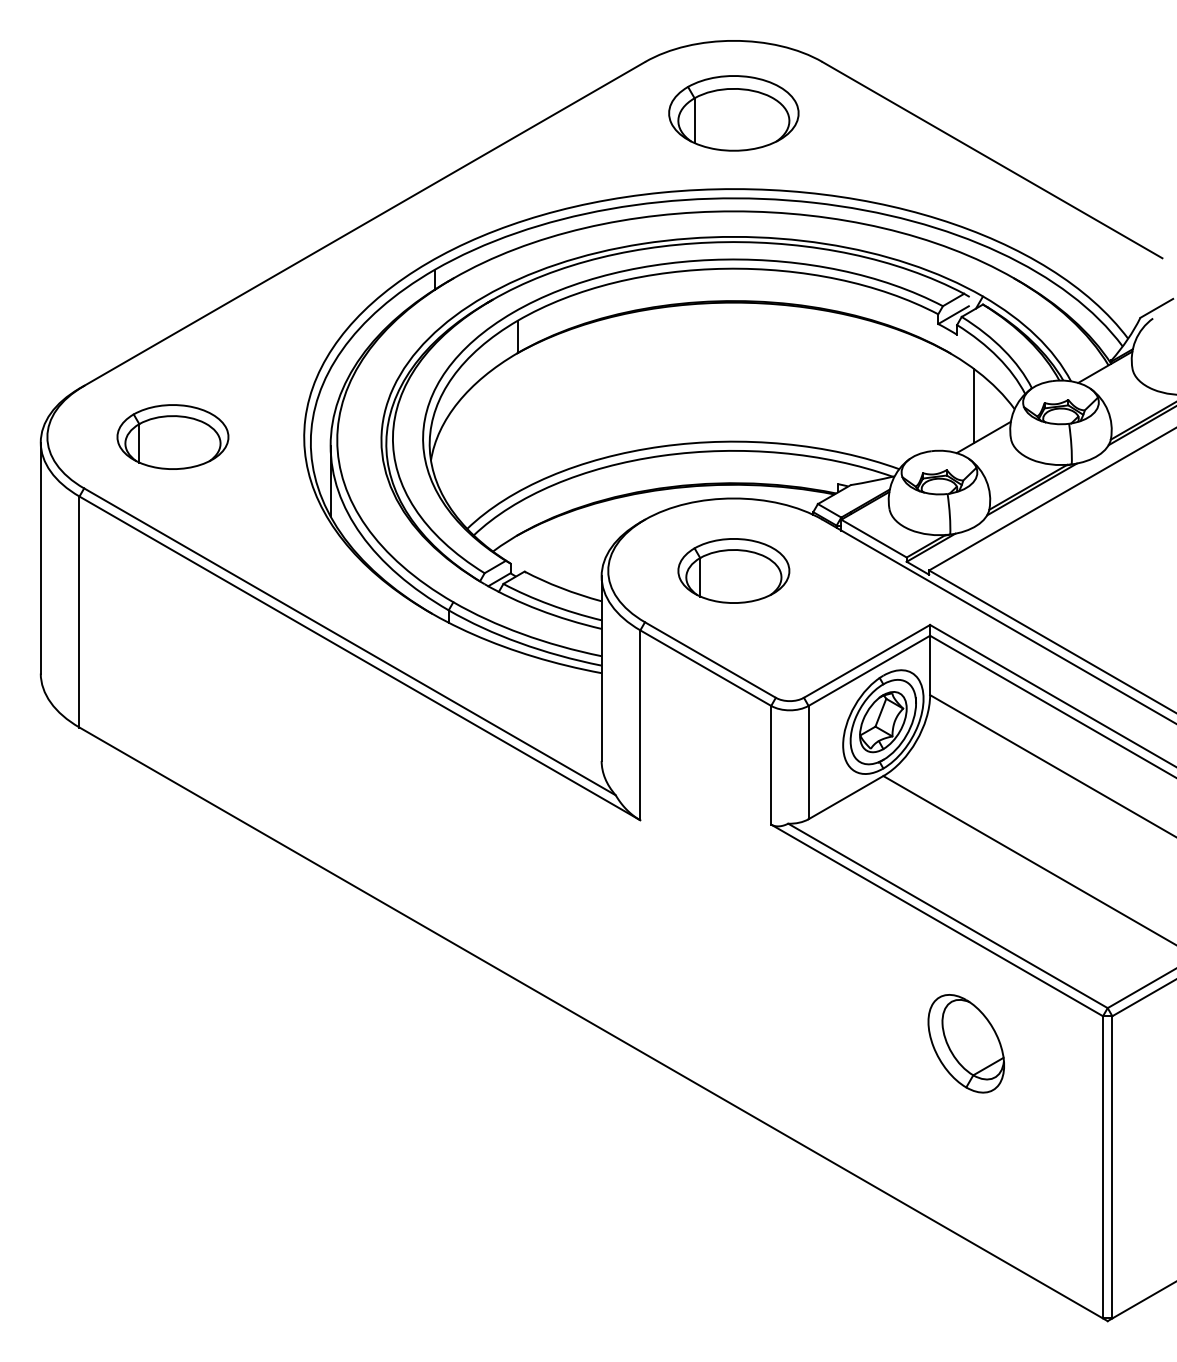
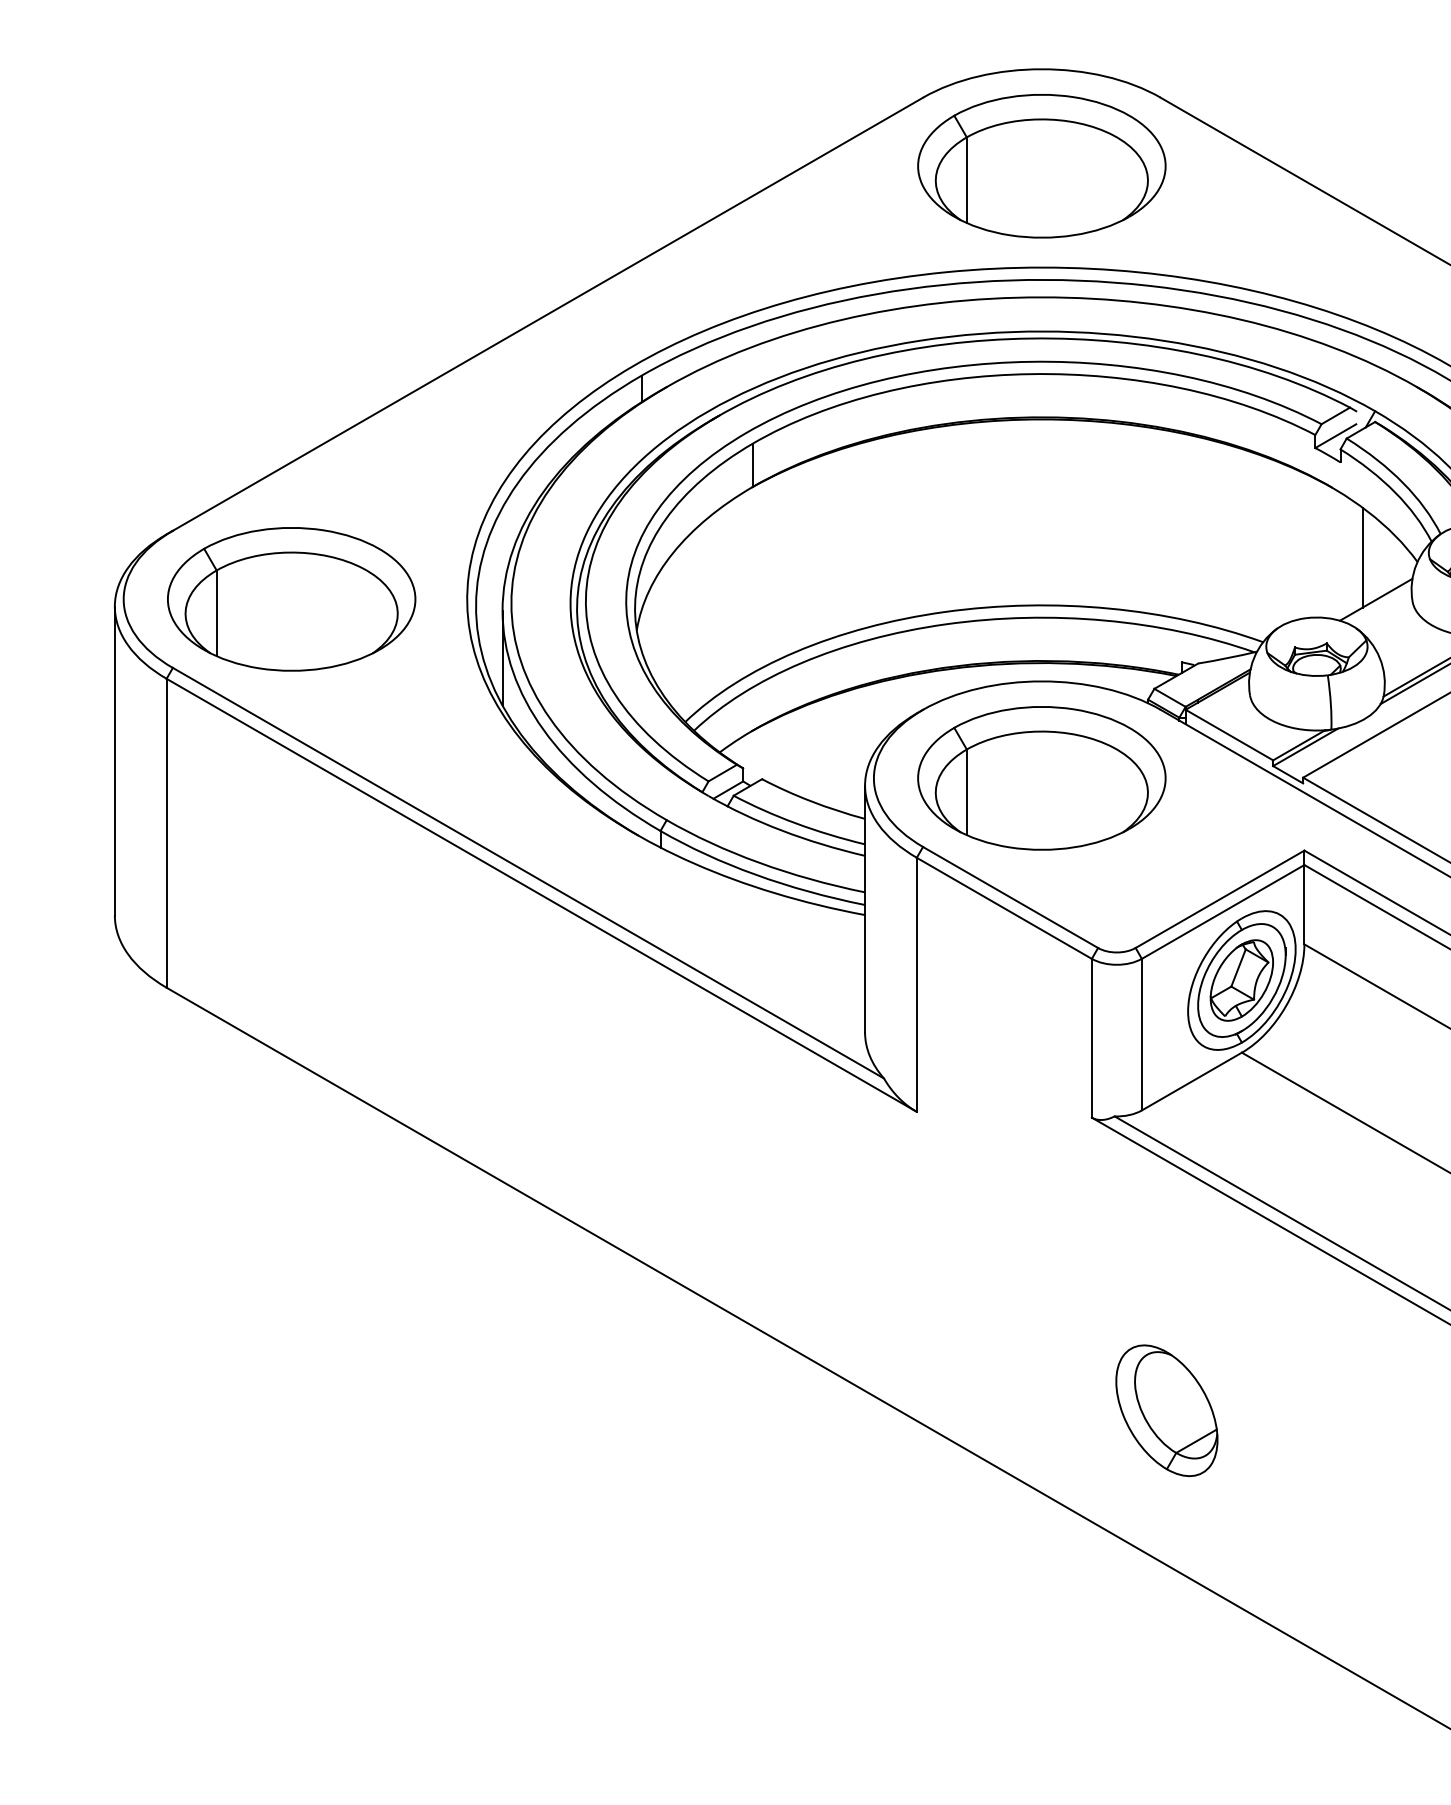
part: (733, 113) -> (1041, 166), size x1.43
part: (172, 436) -> (291, 598), size x1.67
part: (733, 570) -> (1041, 777), size x1.67
part: (965, 1043) -> (1165, 1410), moved

